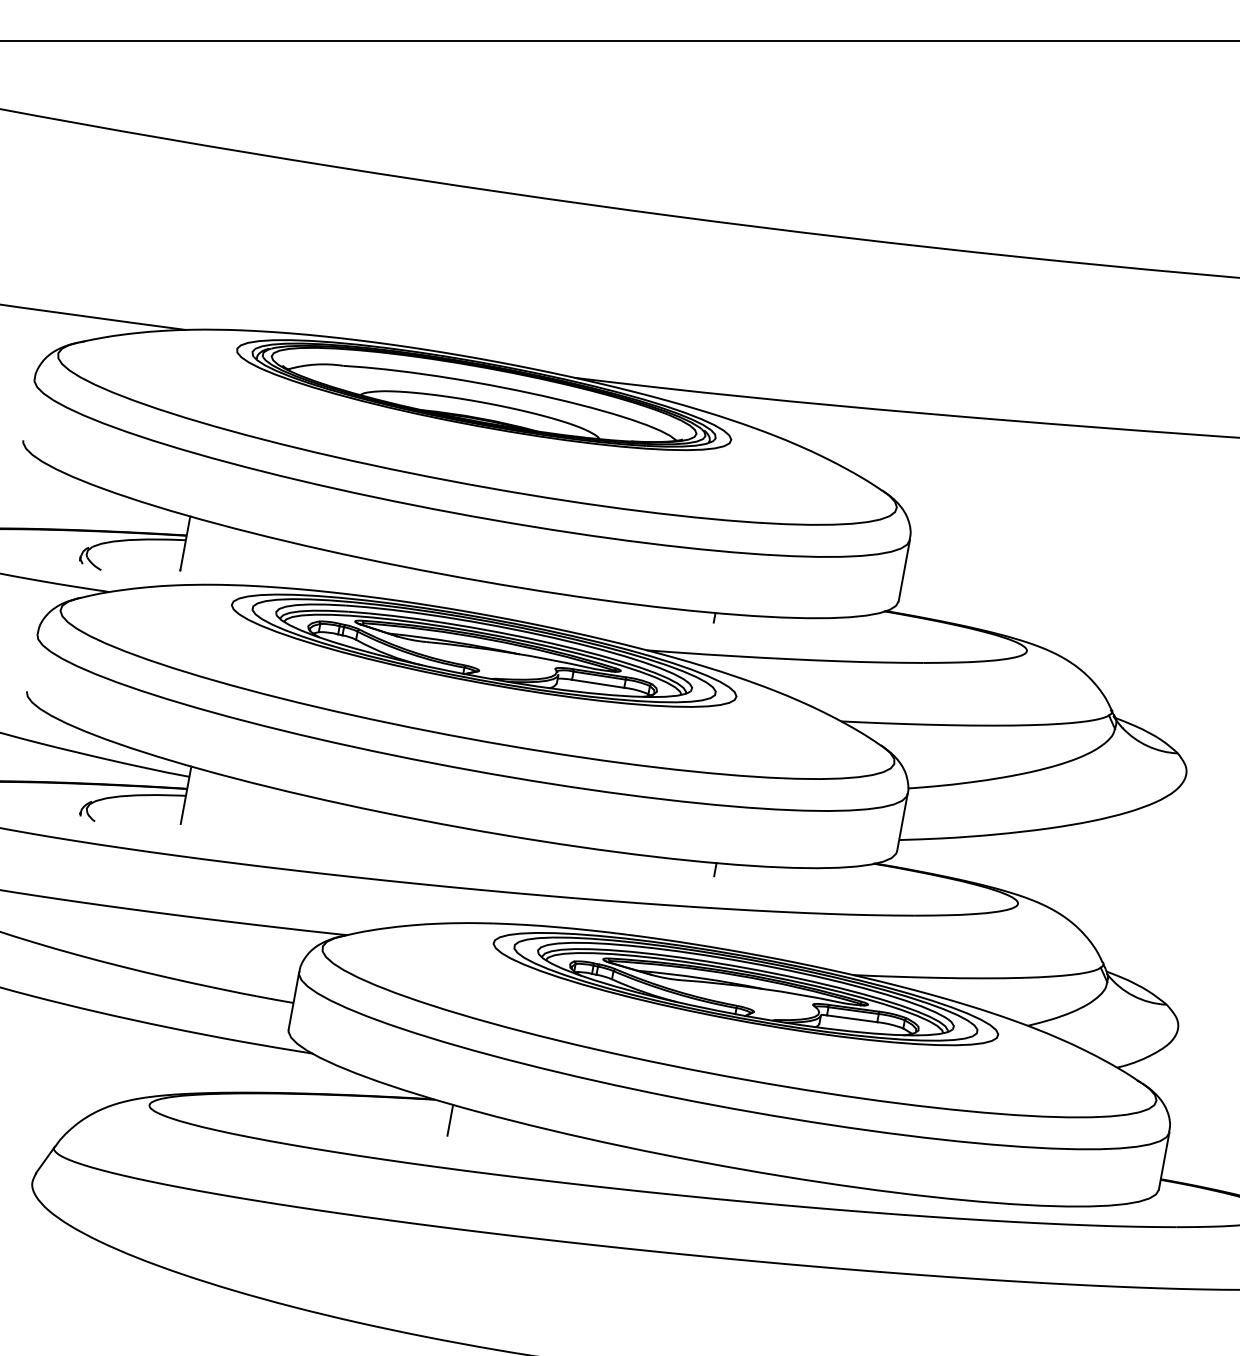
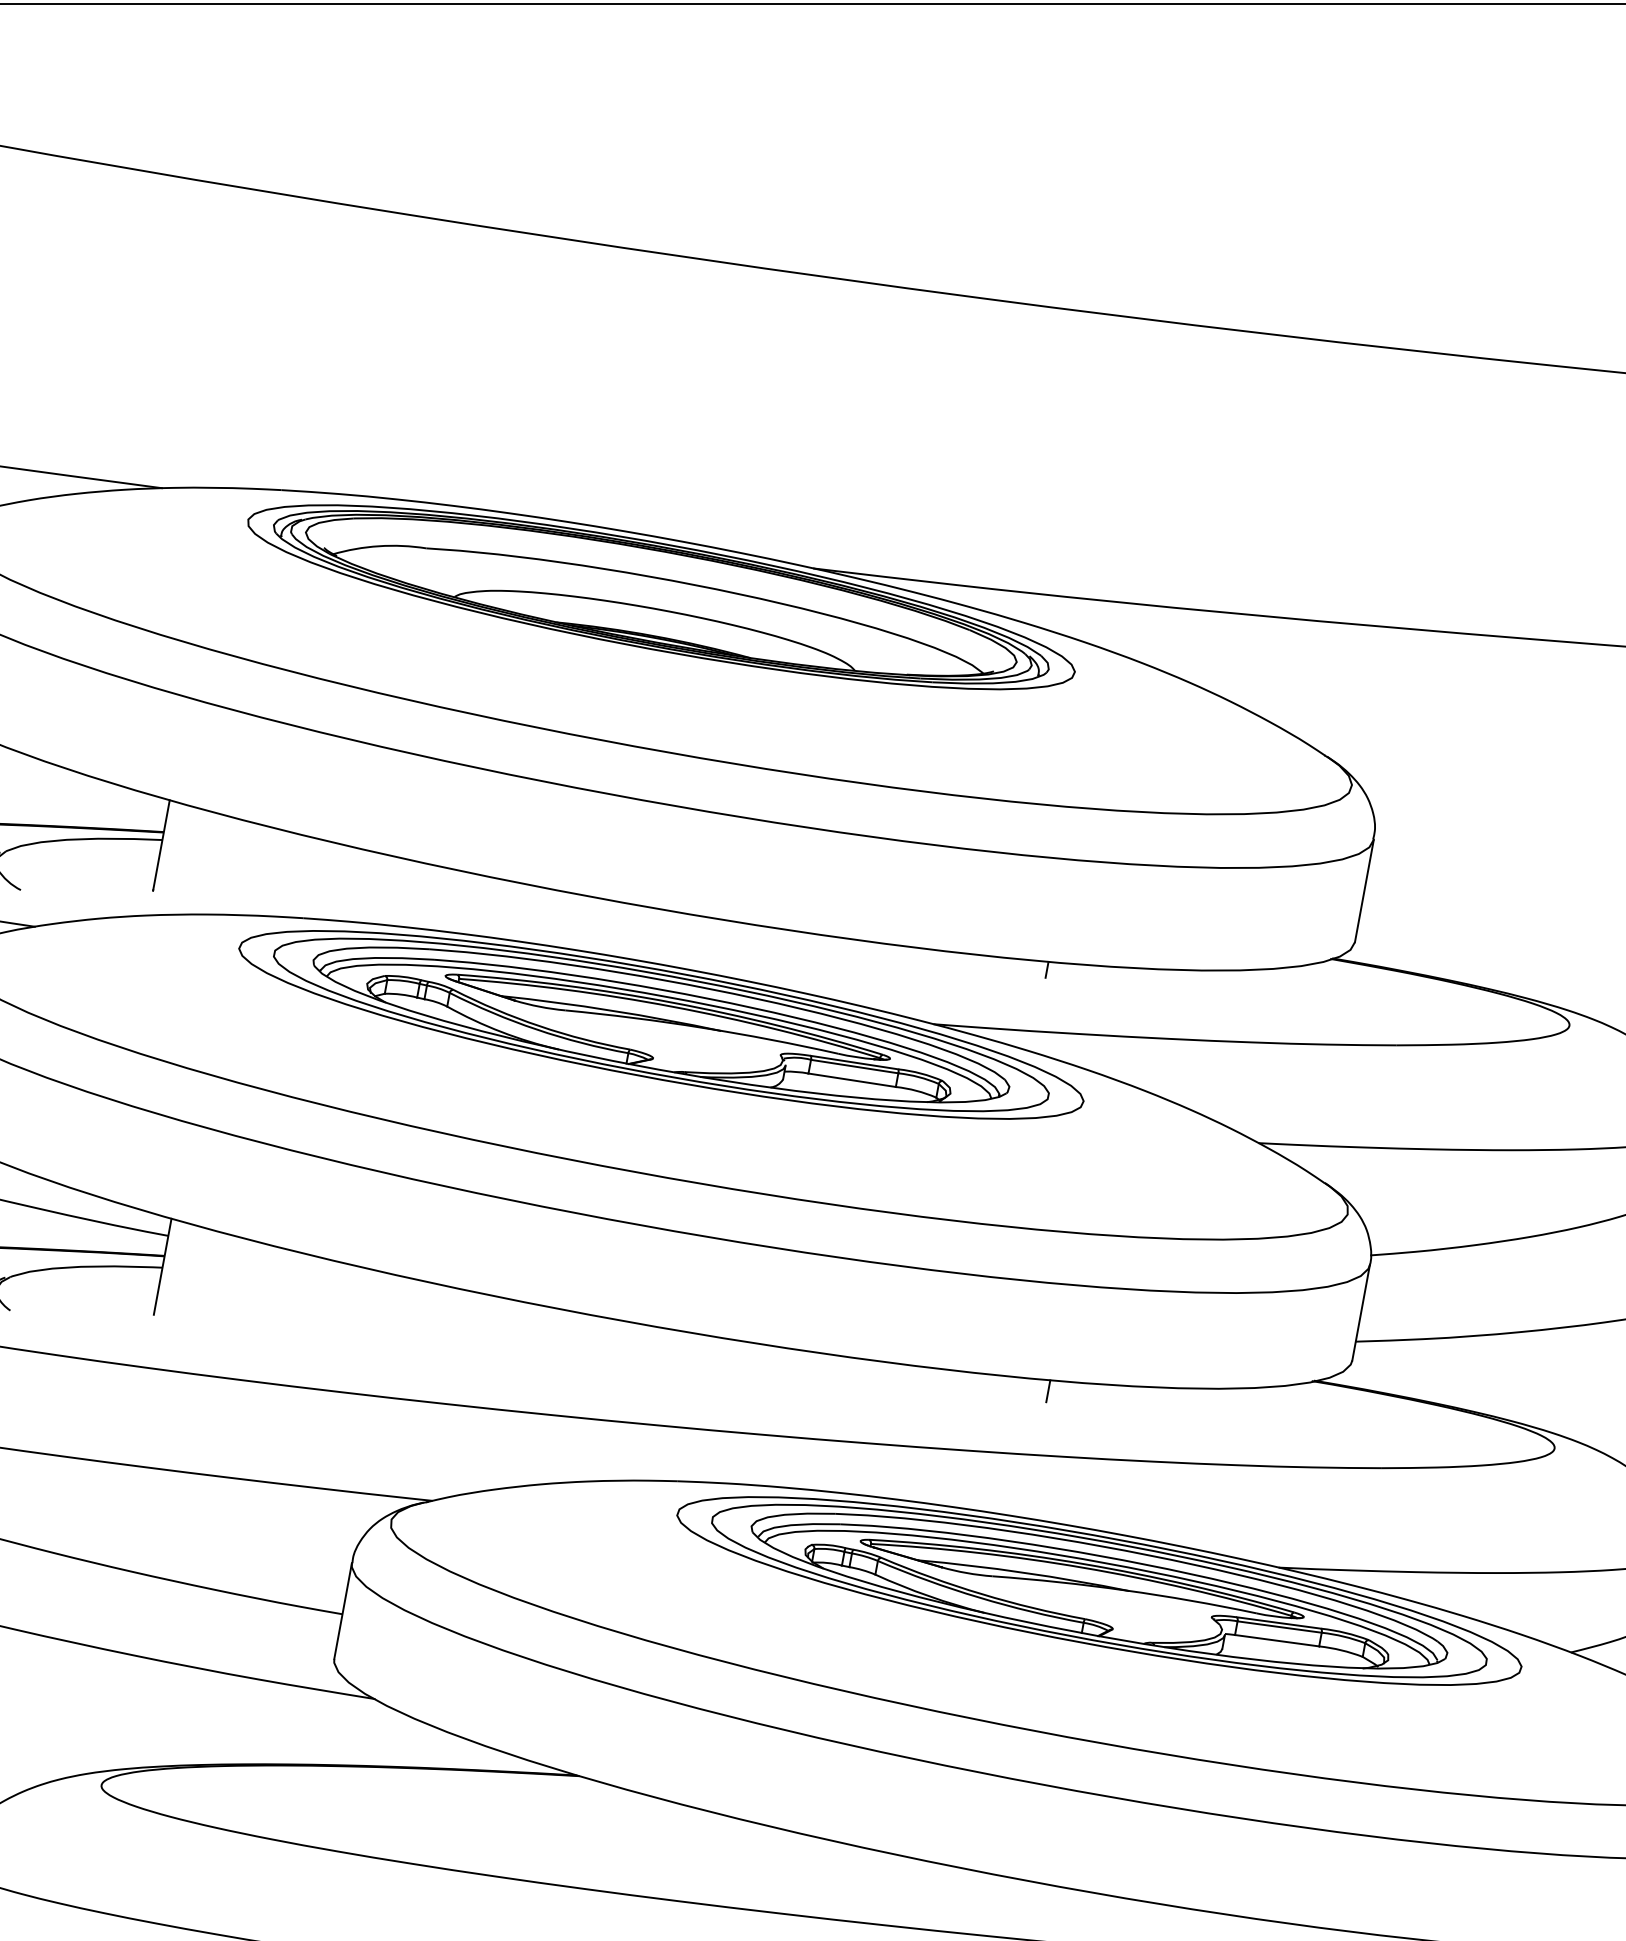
line: (450, 1119) -> (605, 1809), removed

